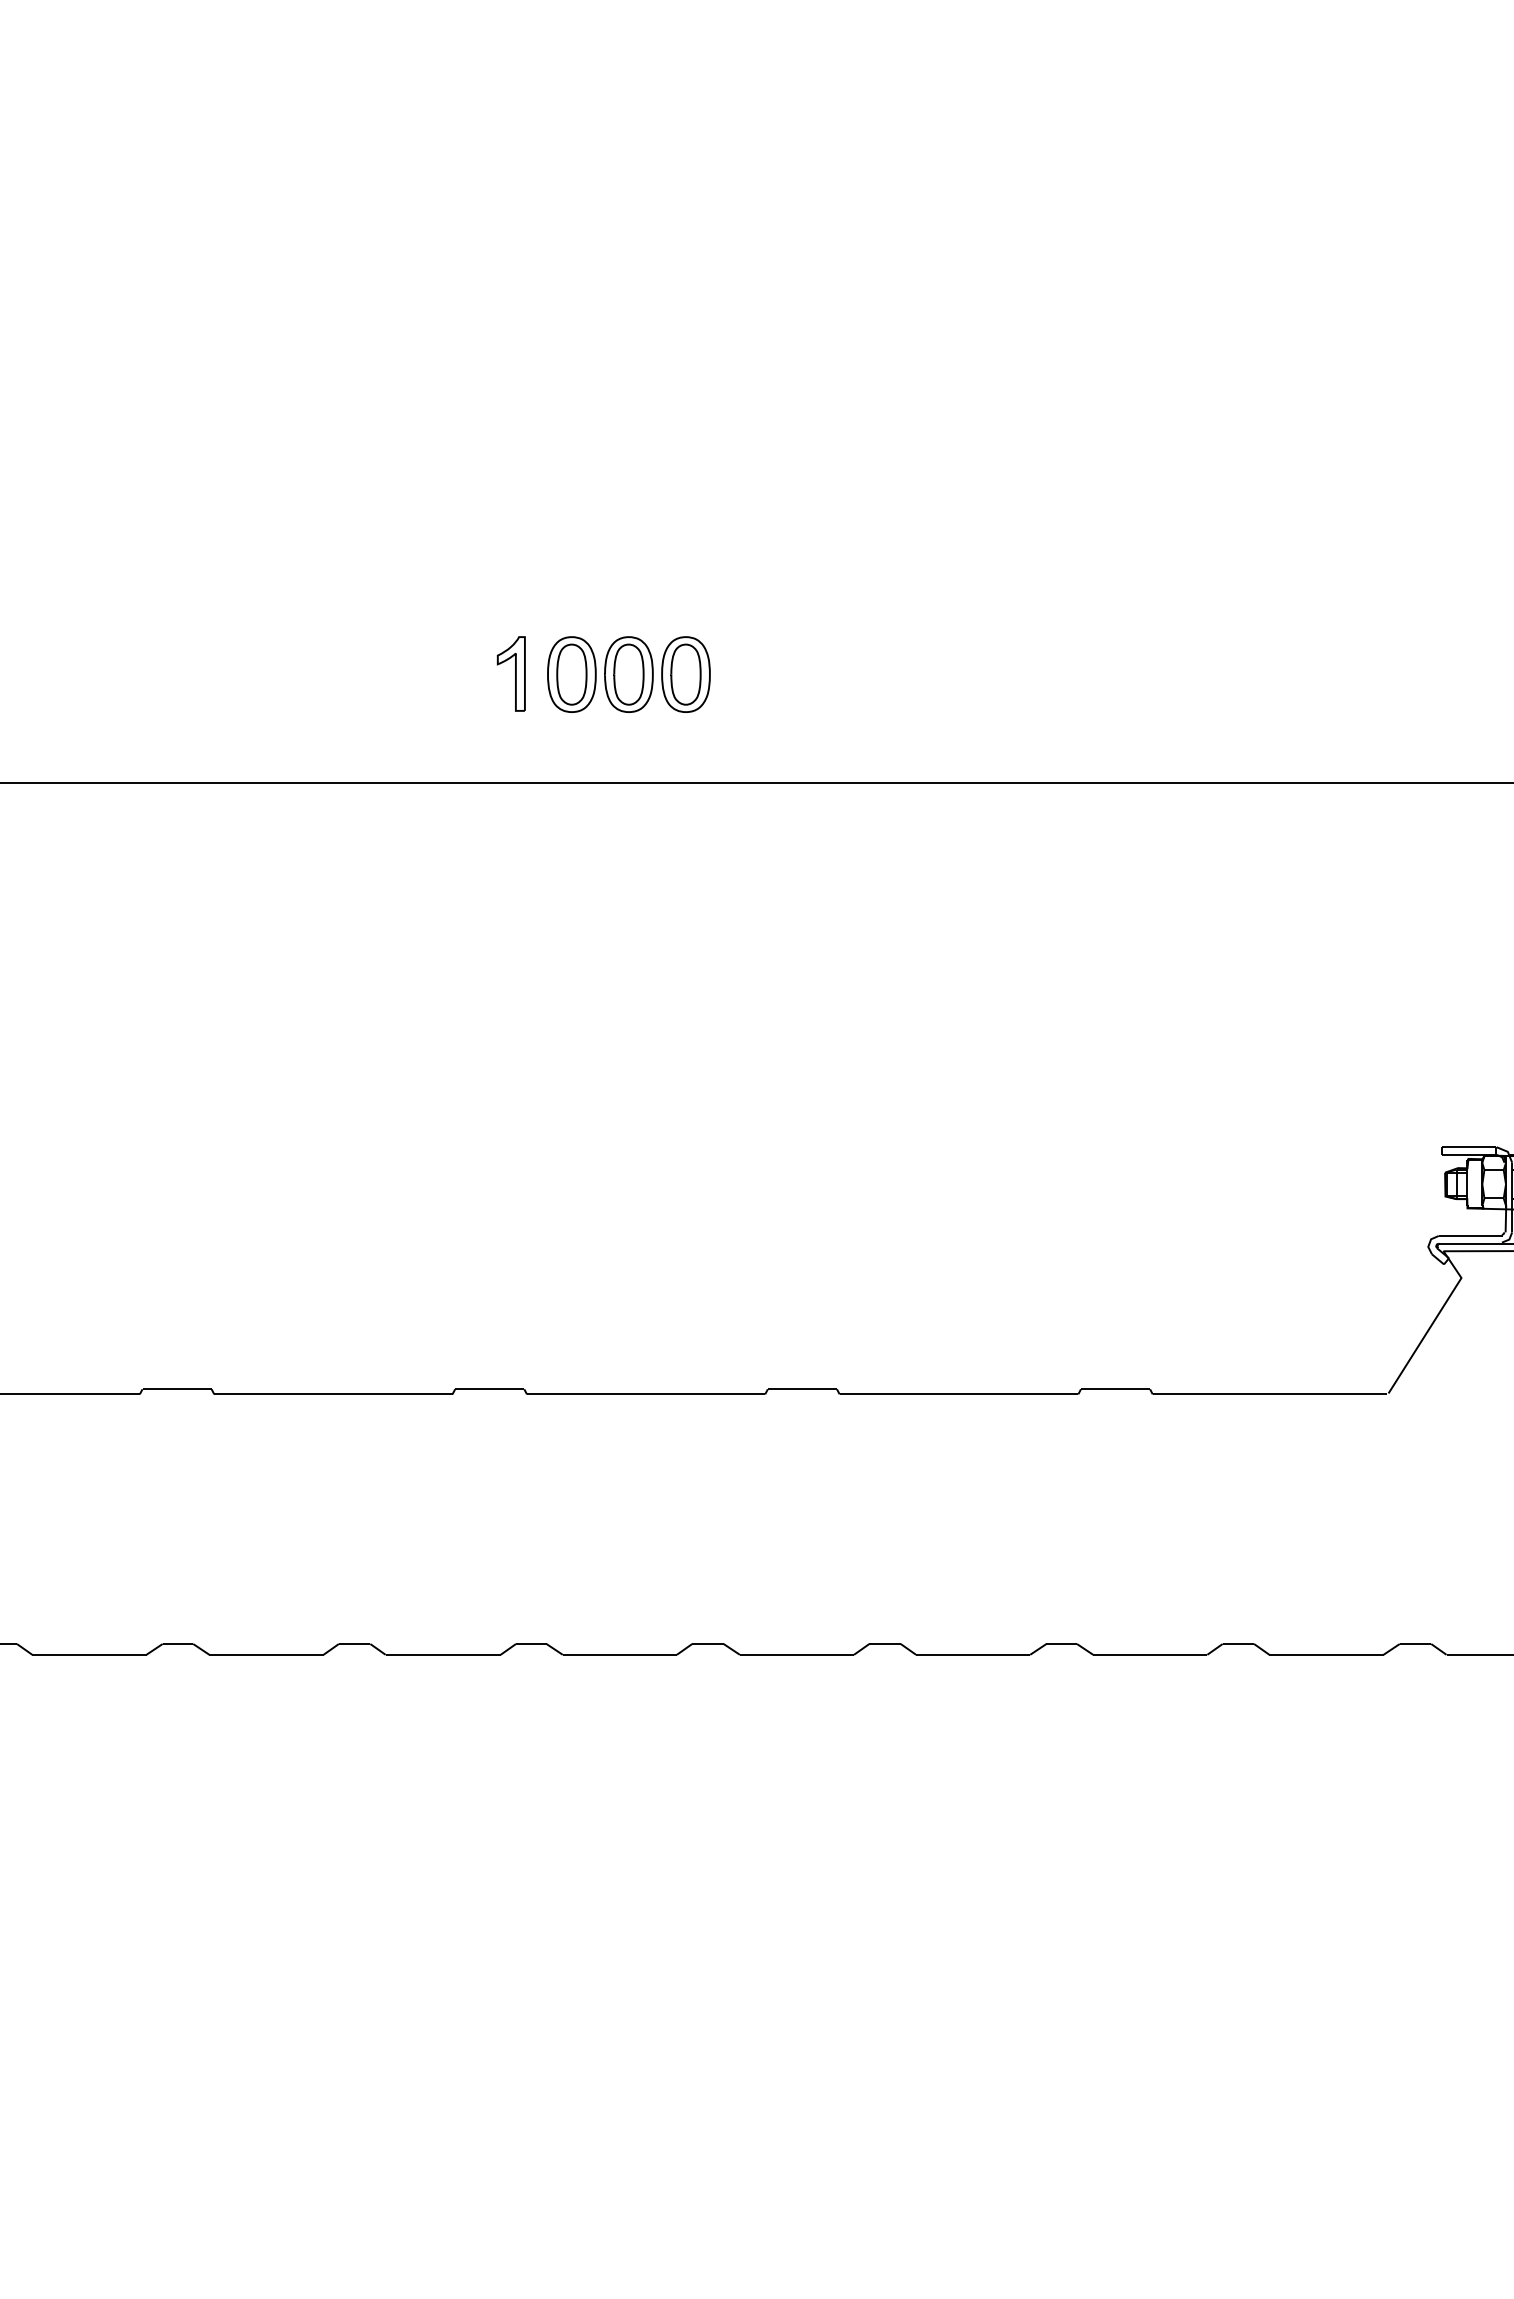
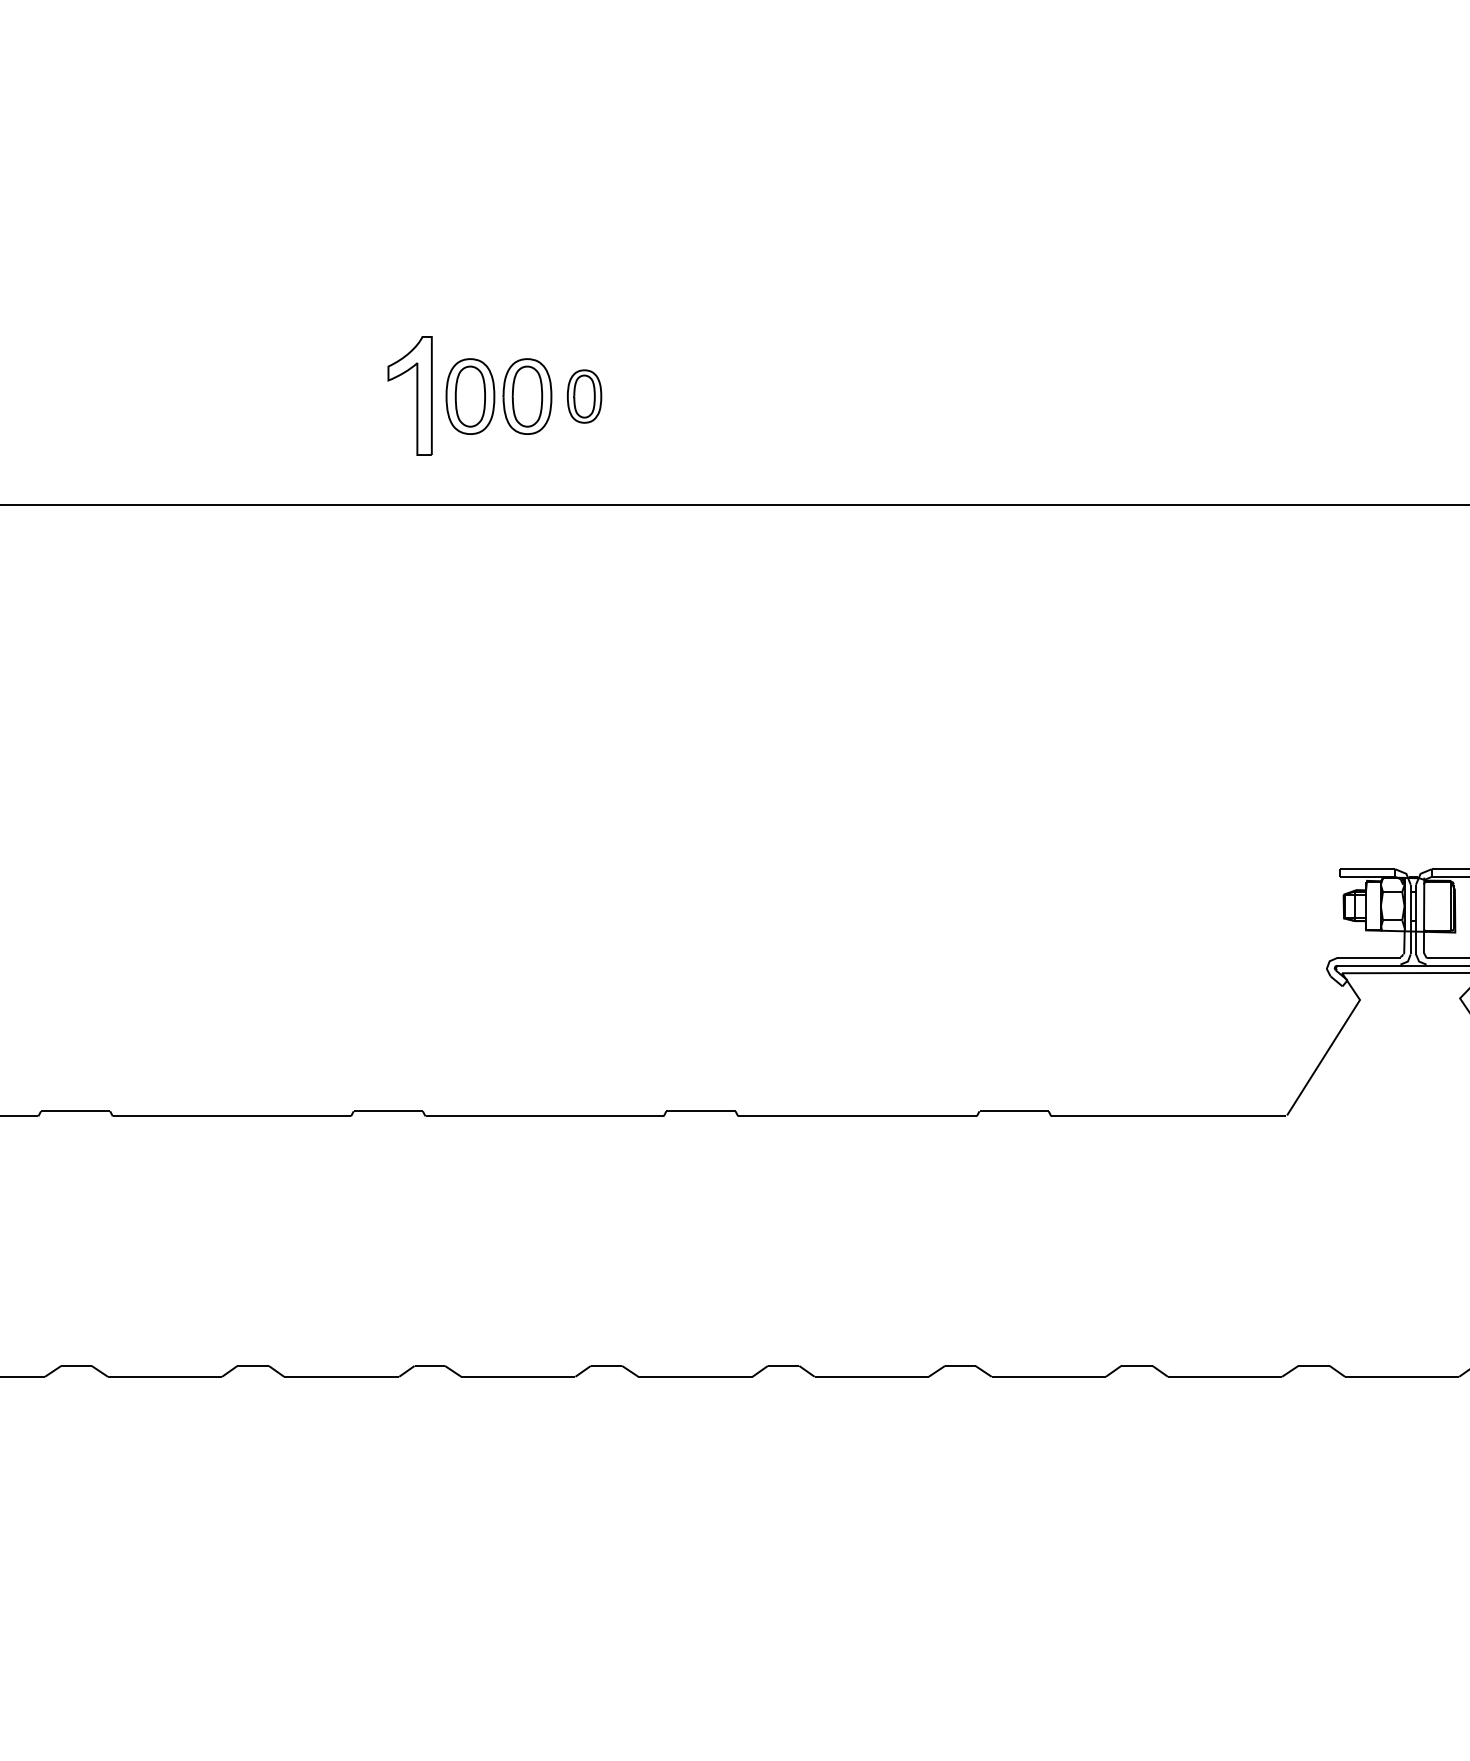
part: (510, 673) -> (409, 395), size x1.6
part: (685, 674) -> (584, 396), size x0.7

